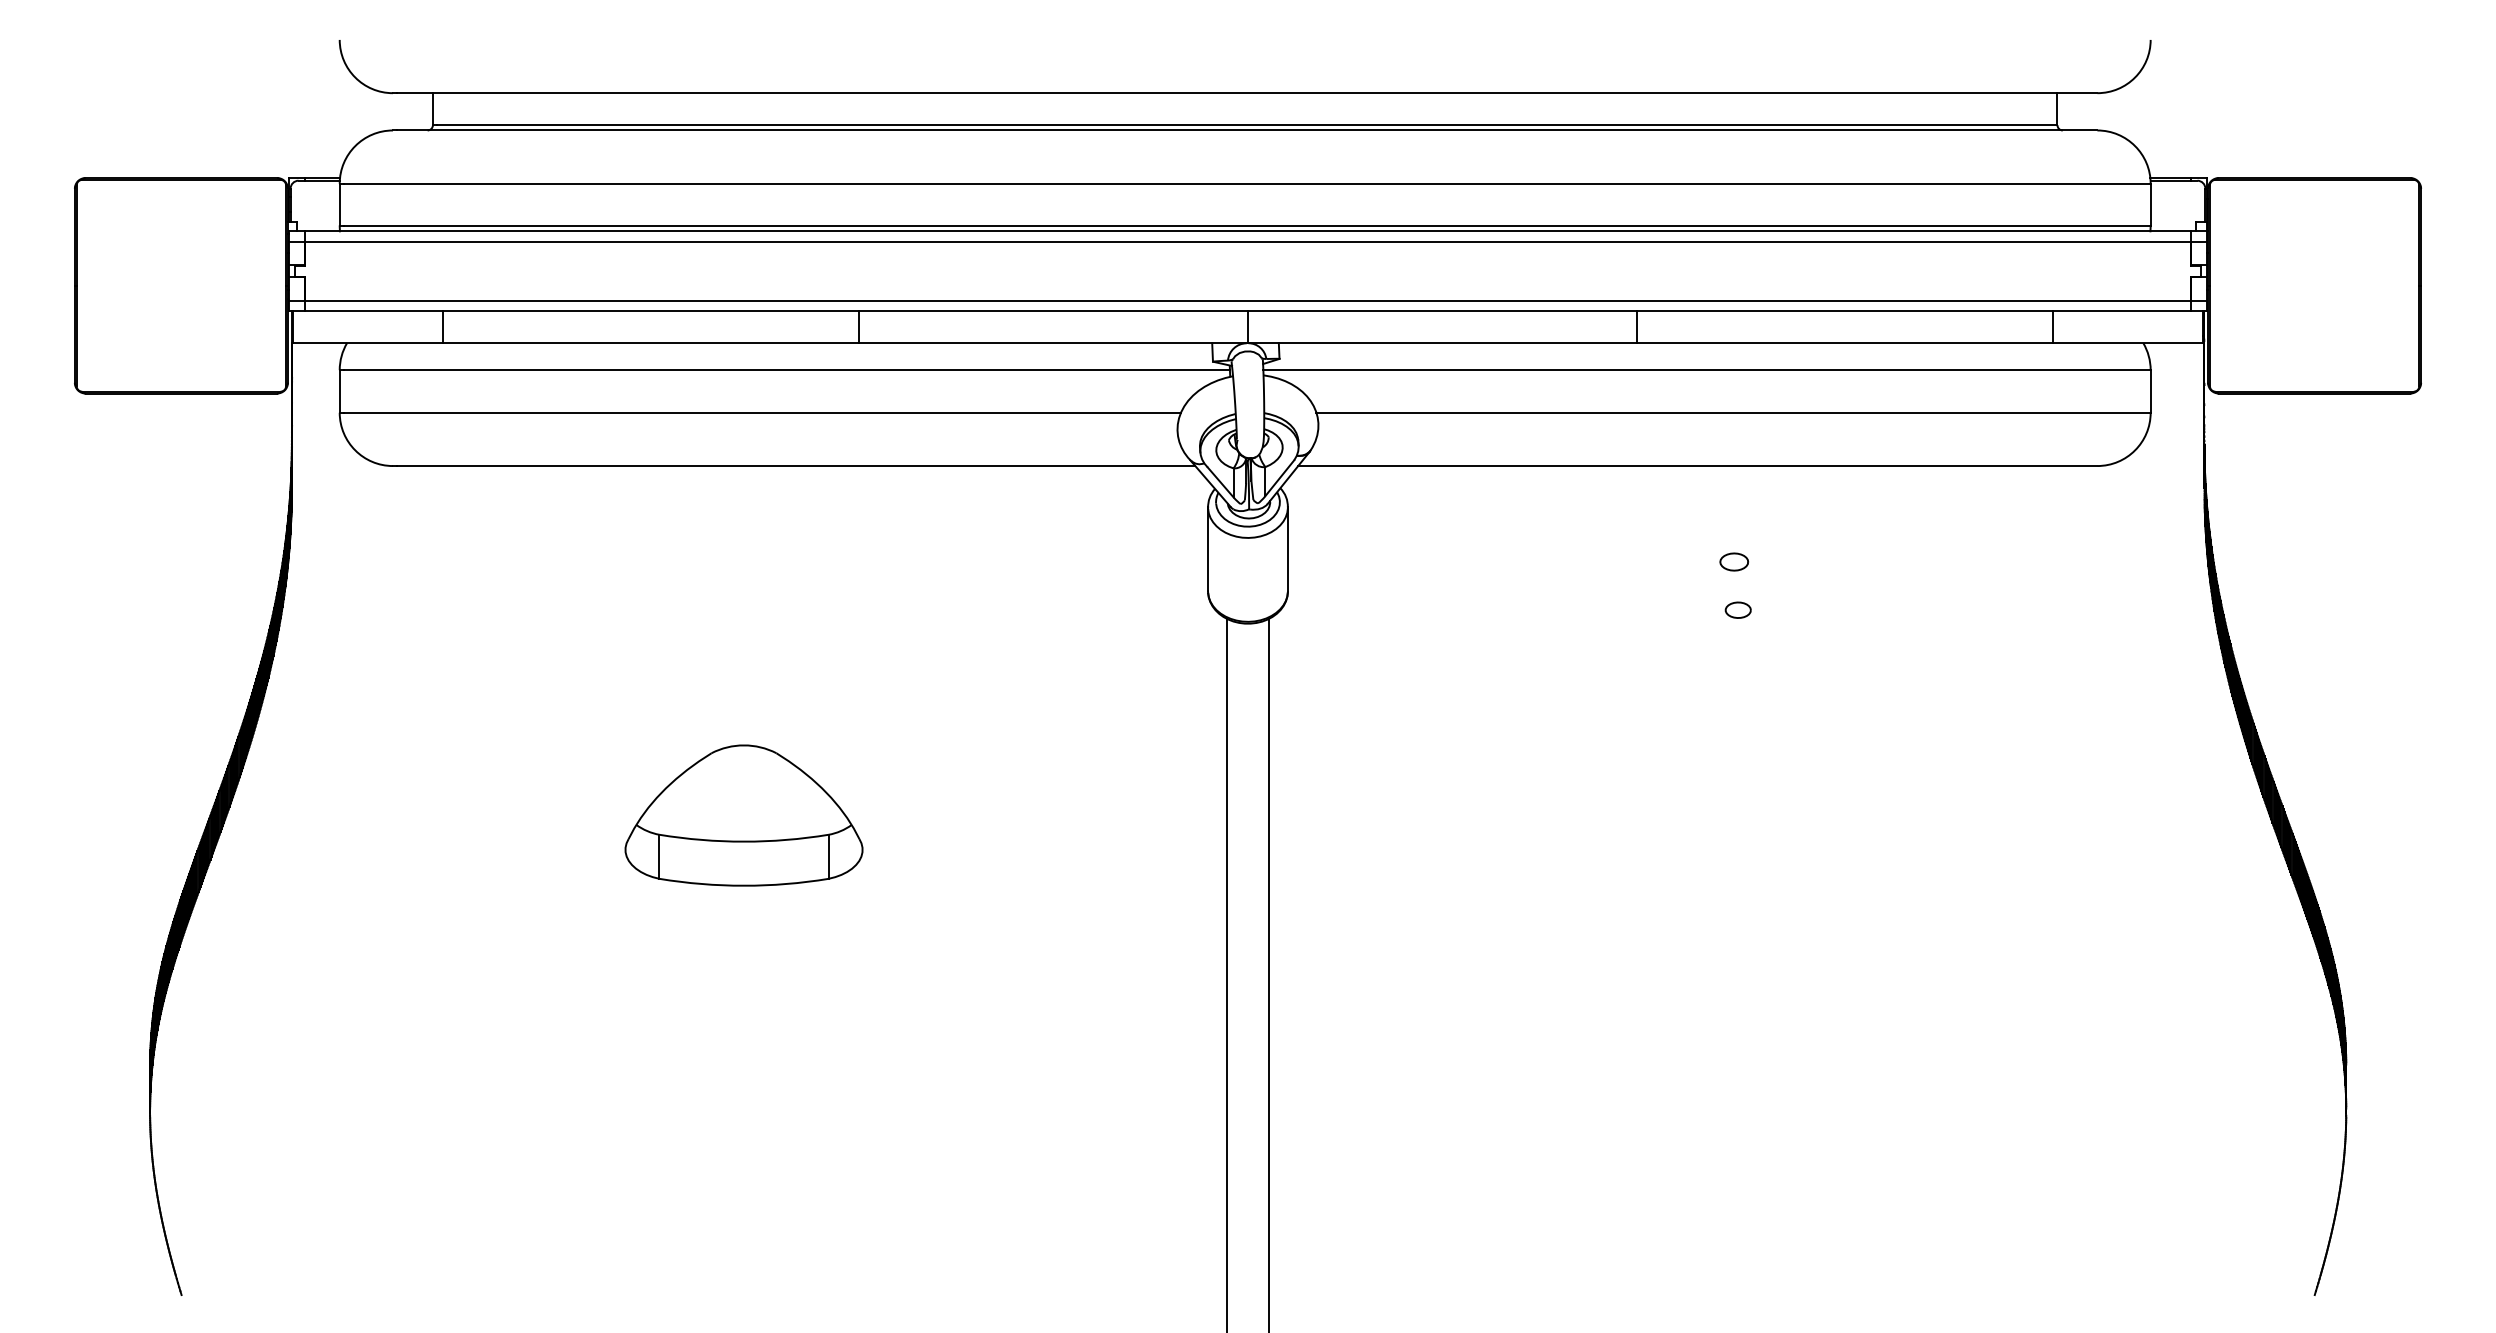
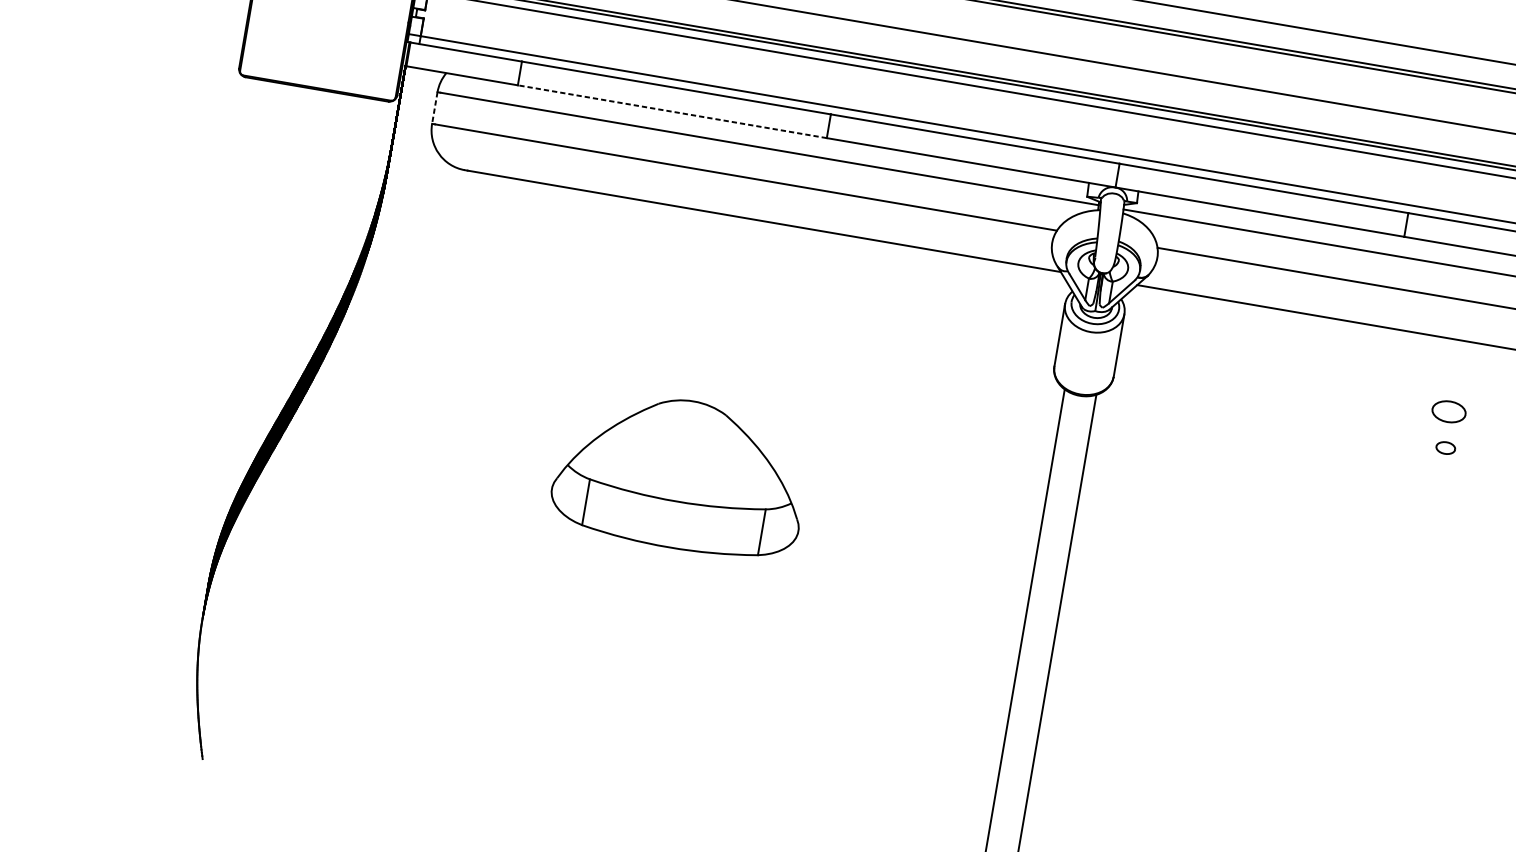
line: (651, 343) -> (672, 111), solid -> dashed
line: (339, 391) -> (434, 108), solid -> dashed
part: (1733, 561) -> (1448, 411), size x1.6
part: (743, 815) -> (680, 474), size x1.4

